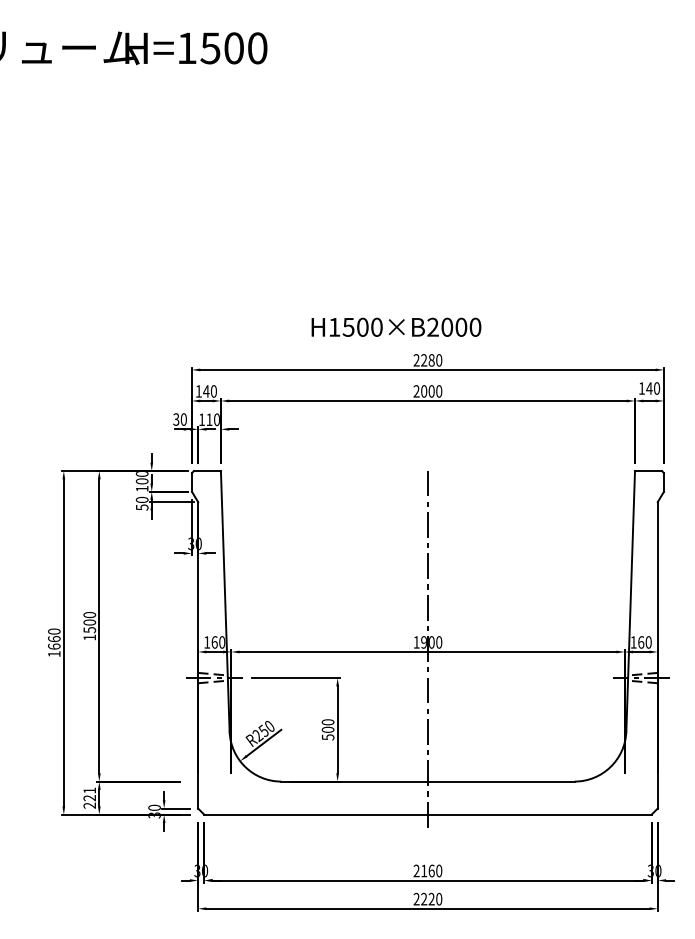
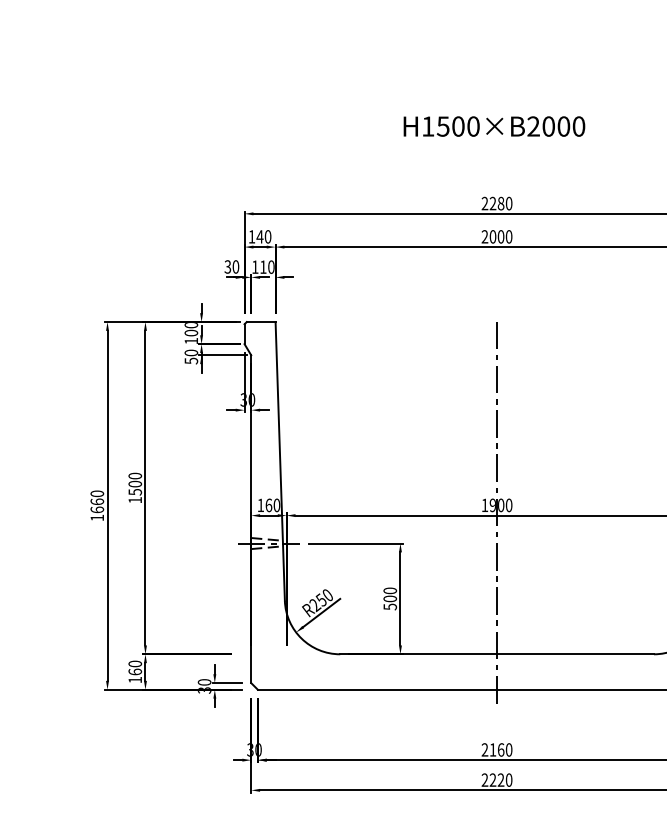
text: (396, 326) -> (494, 125), moved
text: (89, 797) -> (134, 671), 221 -> 160

